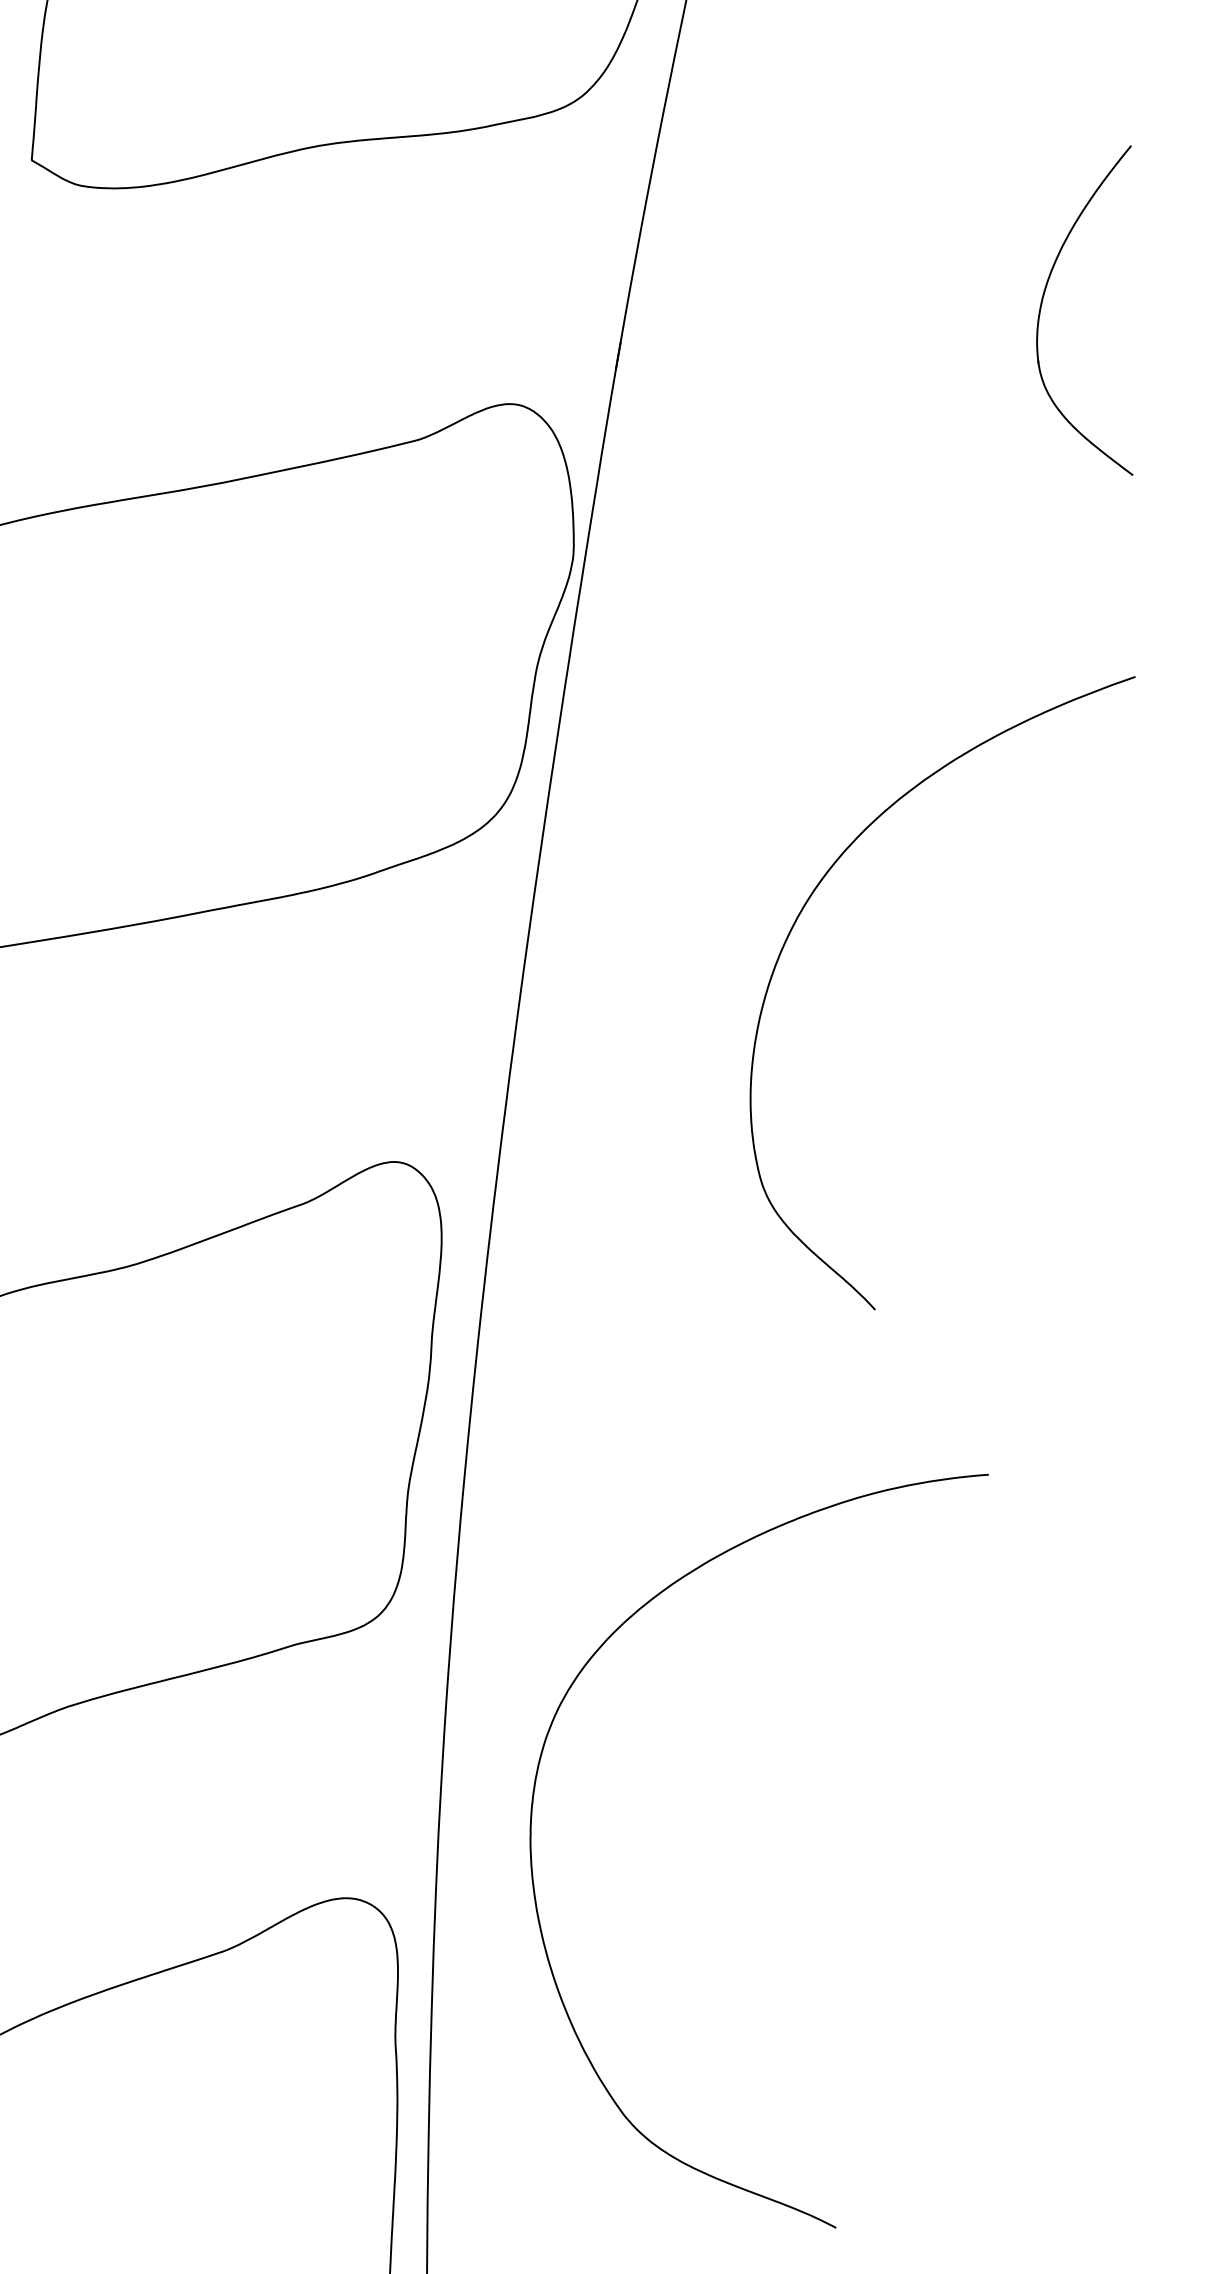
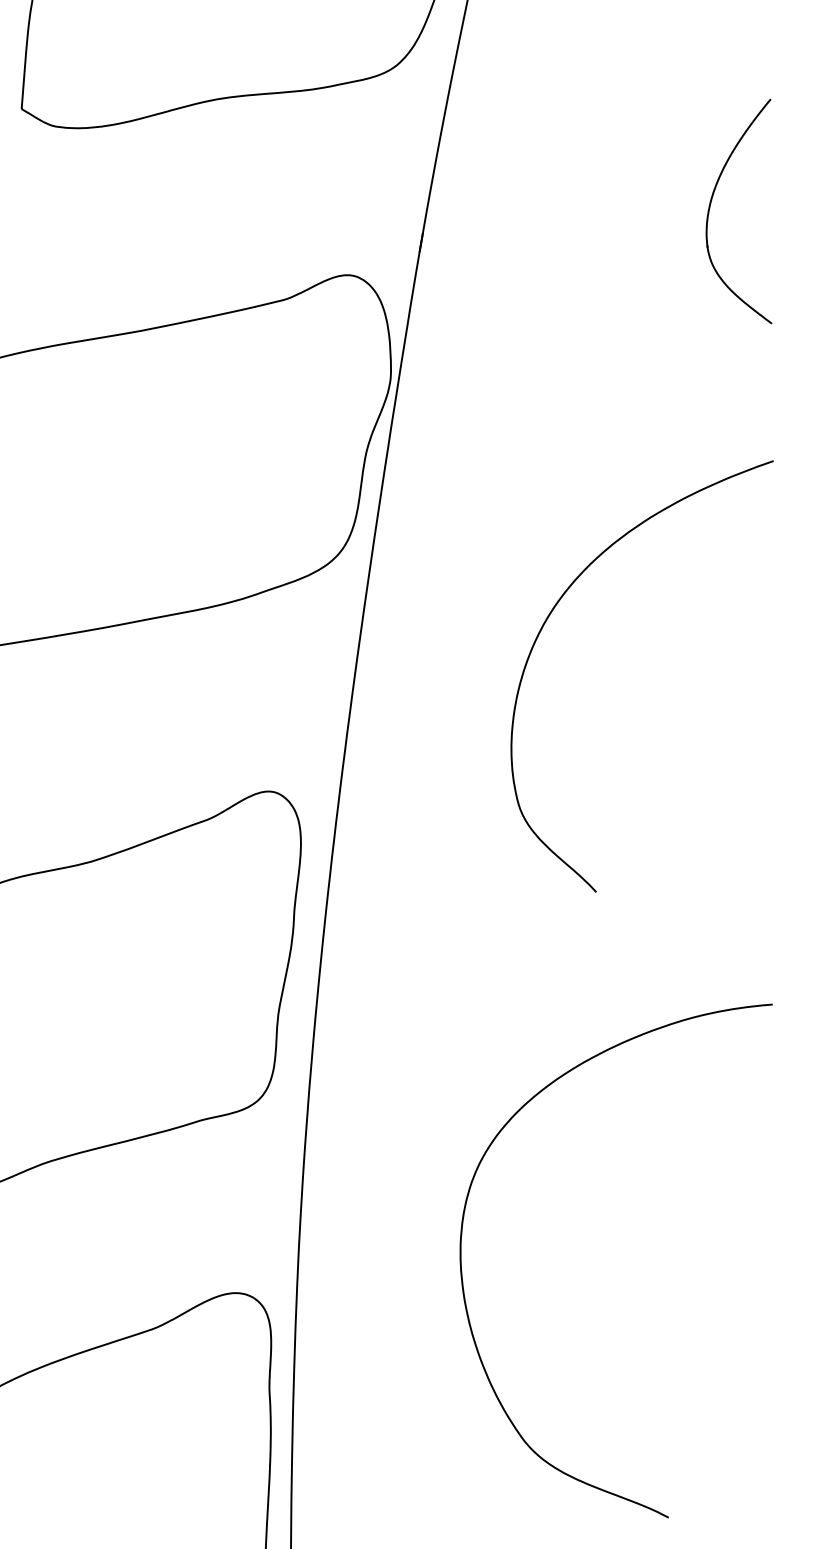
curve: (533, 1866) -> (462, 1271), moved

